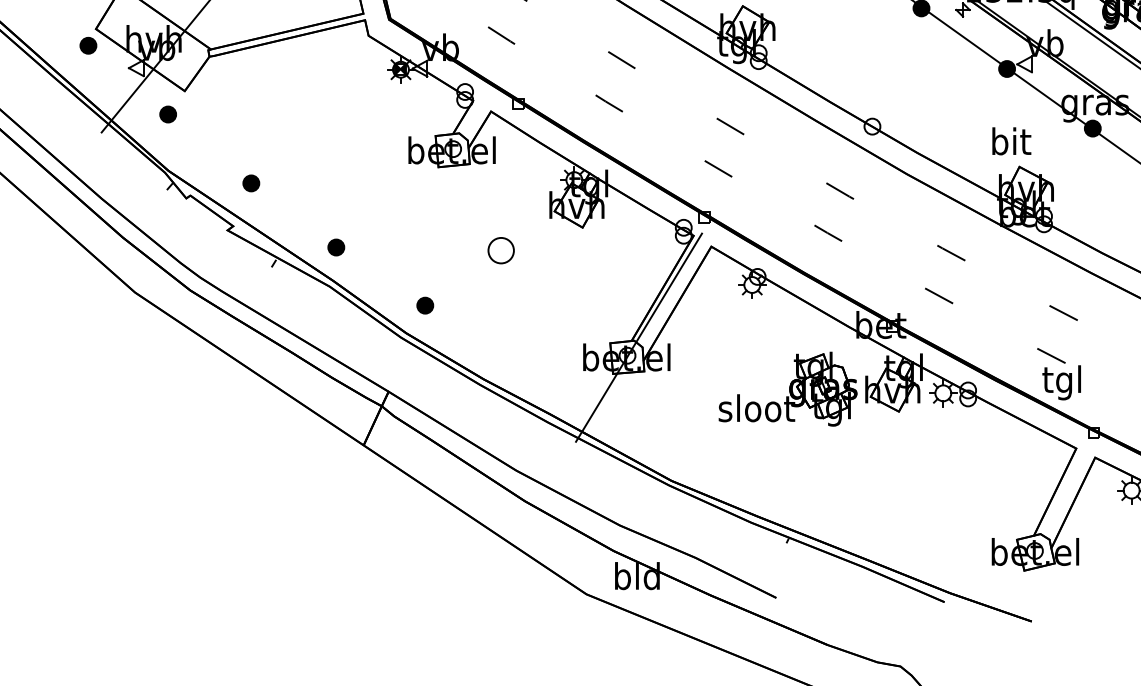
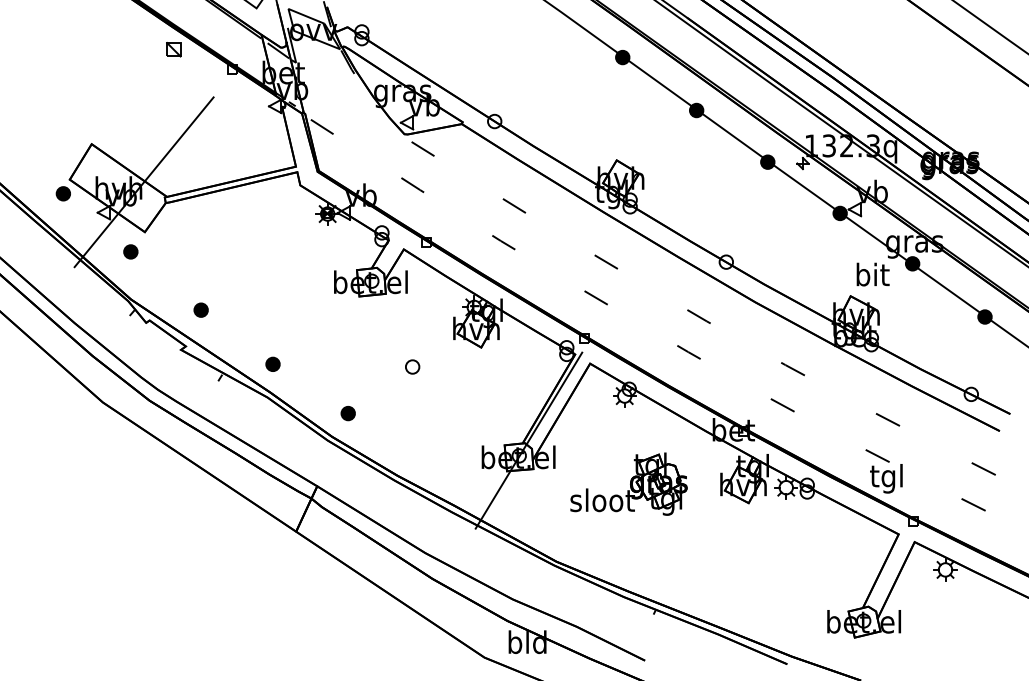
text: (1011, 141) -> (872, 274), moved
part: (501, 250) -> (412, 366), size x0.62
part: (787, 388) -> (628, 483), moved

